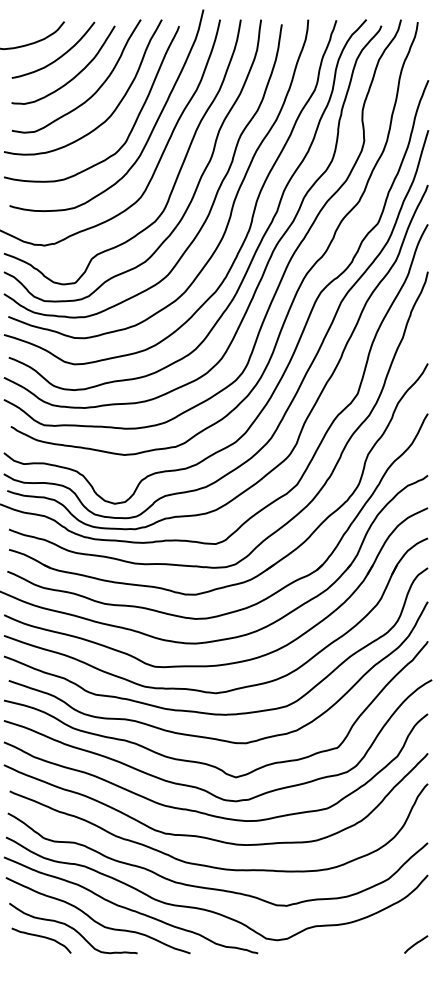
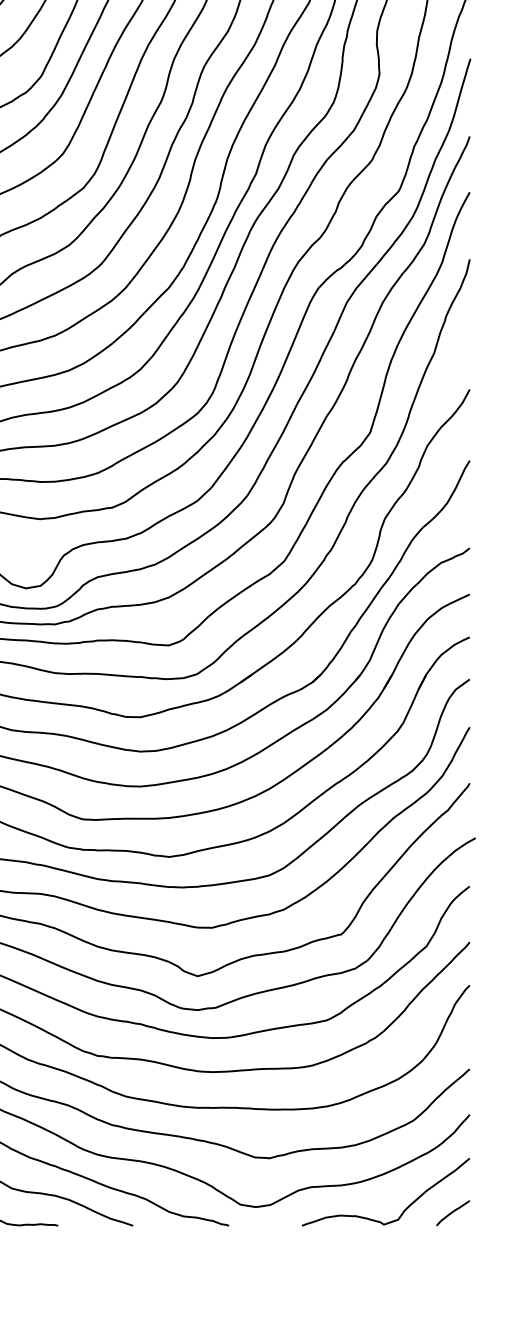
curve: (381, 941) -> (403, 1208), added

